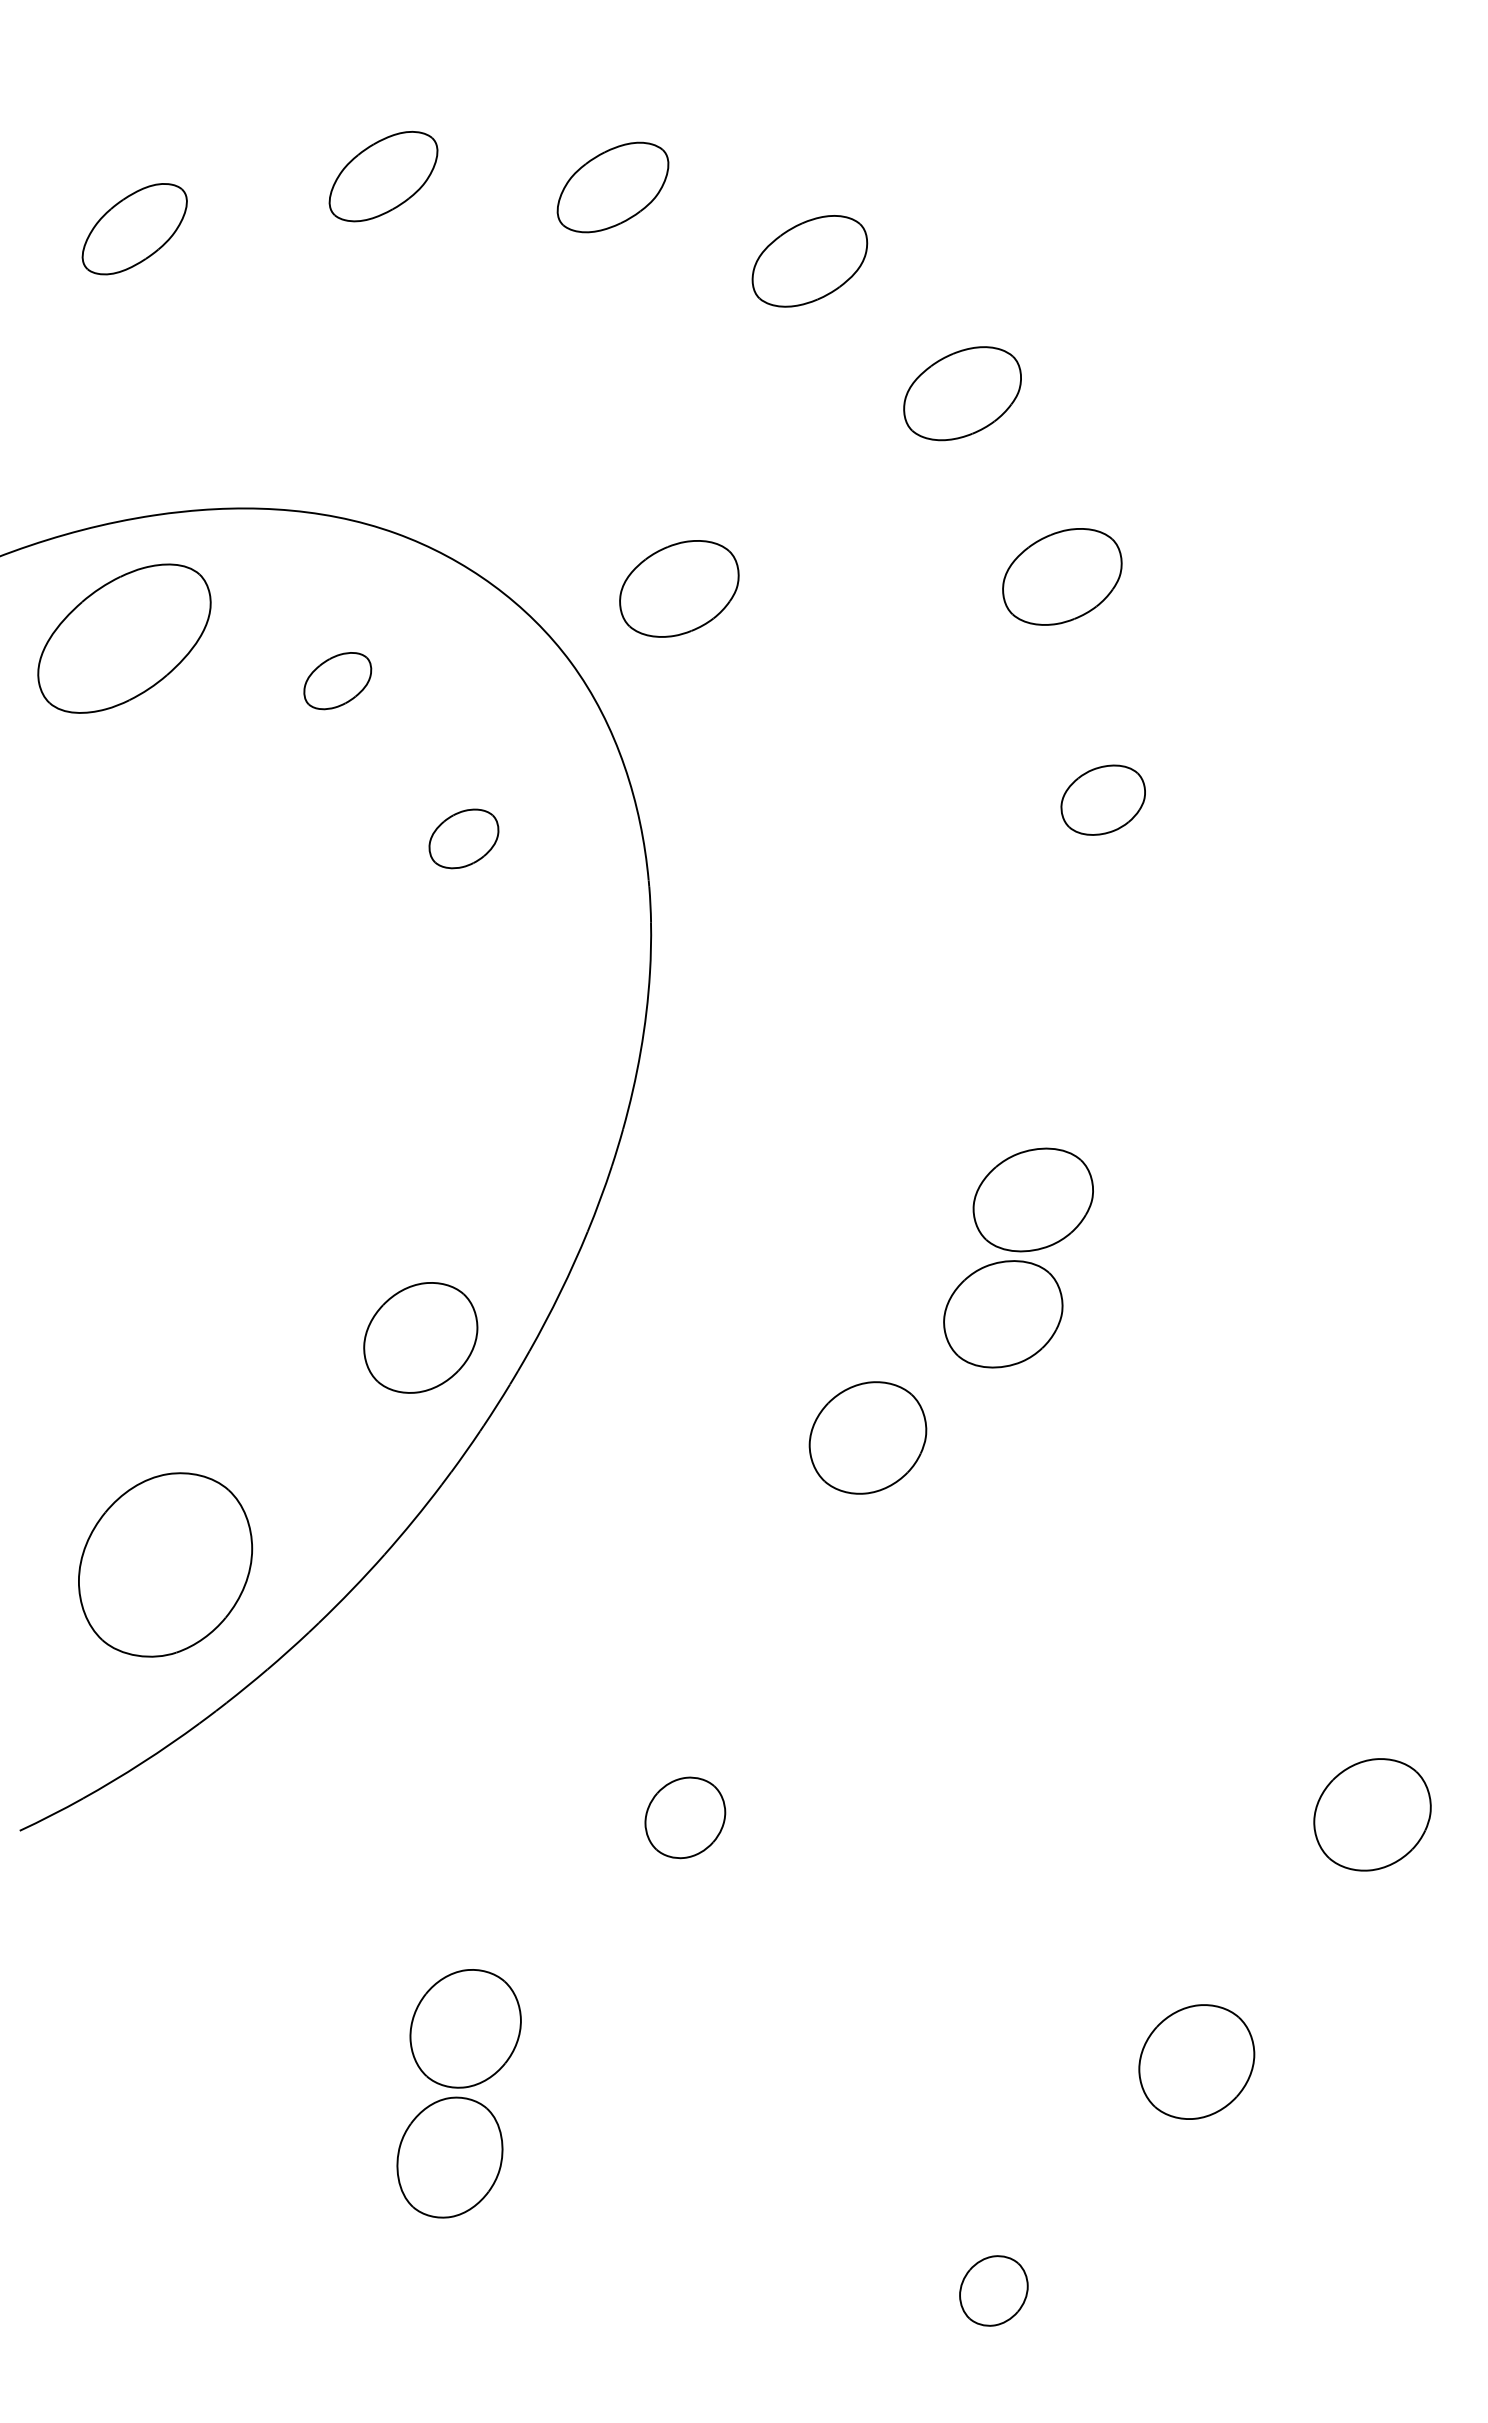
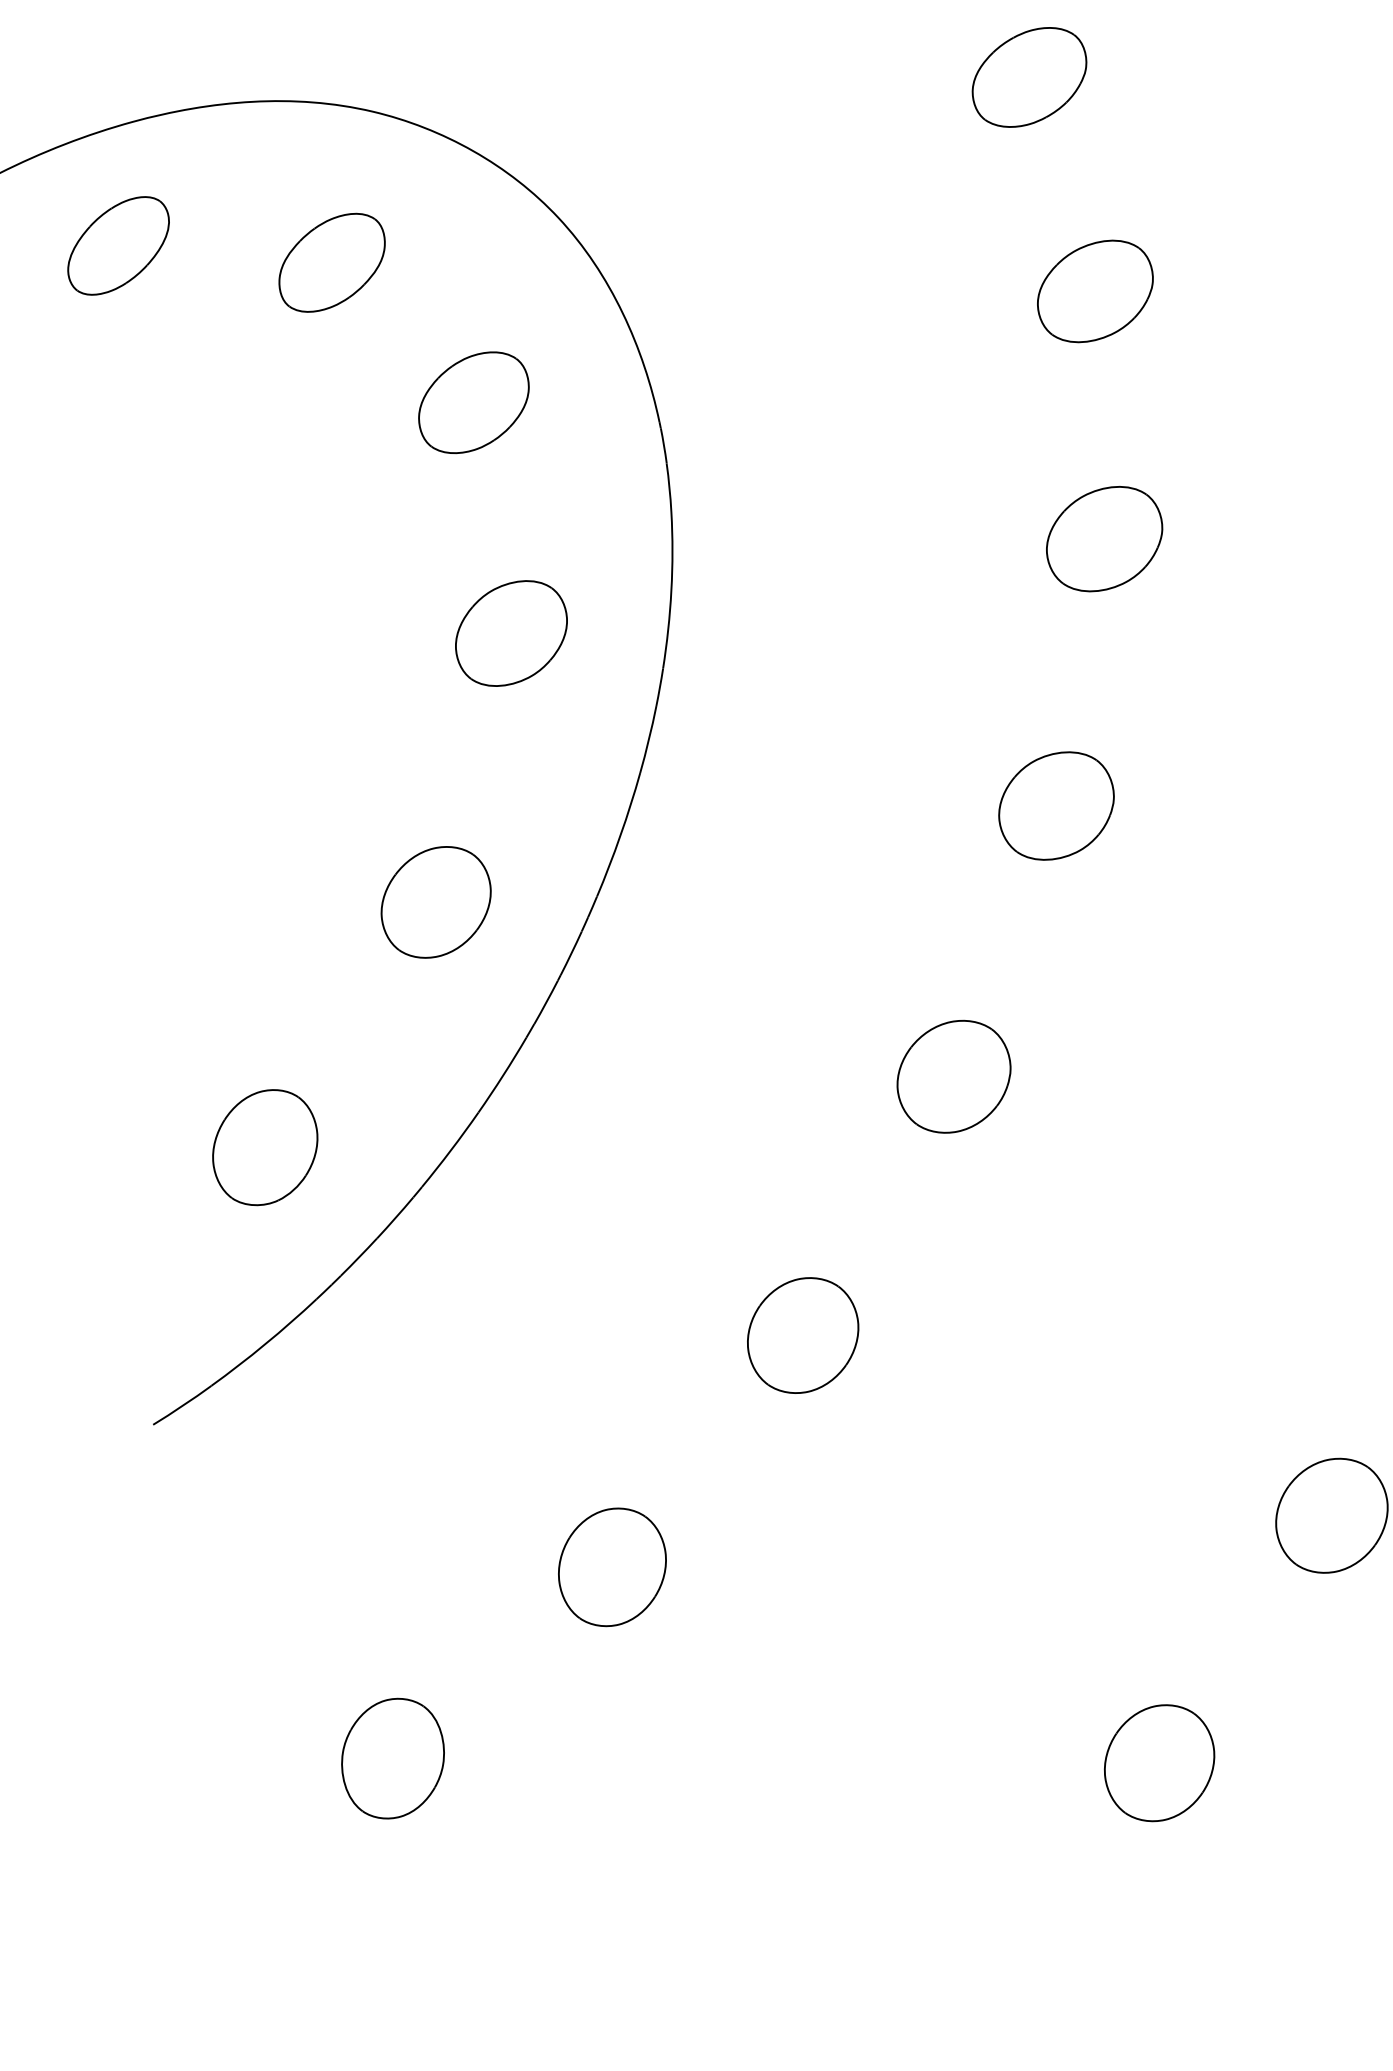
part: (679, 588) -> (656, 132), removed
part: (124, 638) -> (118, 245), size x0.62
part: (337, 680) -> (331, 262), size x1.67
part: (1102, 799) -> (1094, 290), size x1.43
part: (463, 838) -> (473, 402), size x1.67
part: (474, 1075) -> (511, 633), added
part: (1032, 1199) -> (1103, 538), moved
part: (420, 1337) -> (435, 902), moved
part: (867, 1437) -> (953, 1076), moved
part: (165, 1564) -> (265, 1147), size x0.62
part: (685, 1817) -> (803, 1335), size x1.43
part: (449, 2157) -> (392, 1758), moved
part: (993, 2290) -> (1159, 1762), size x1.67

